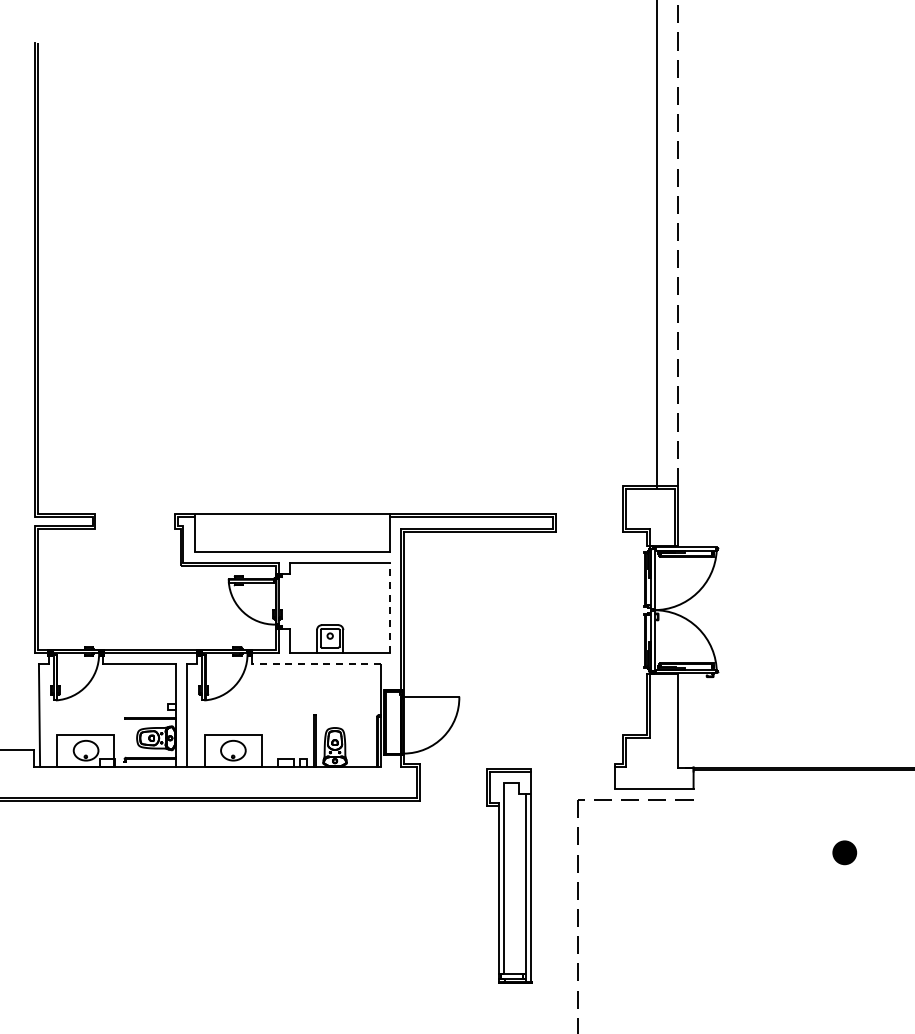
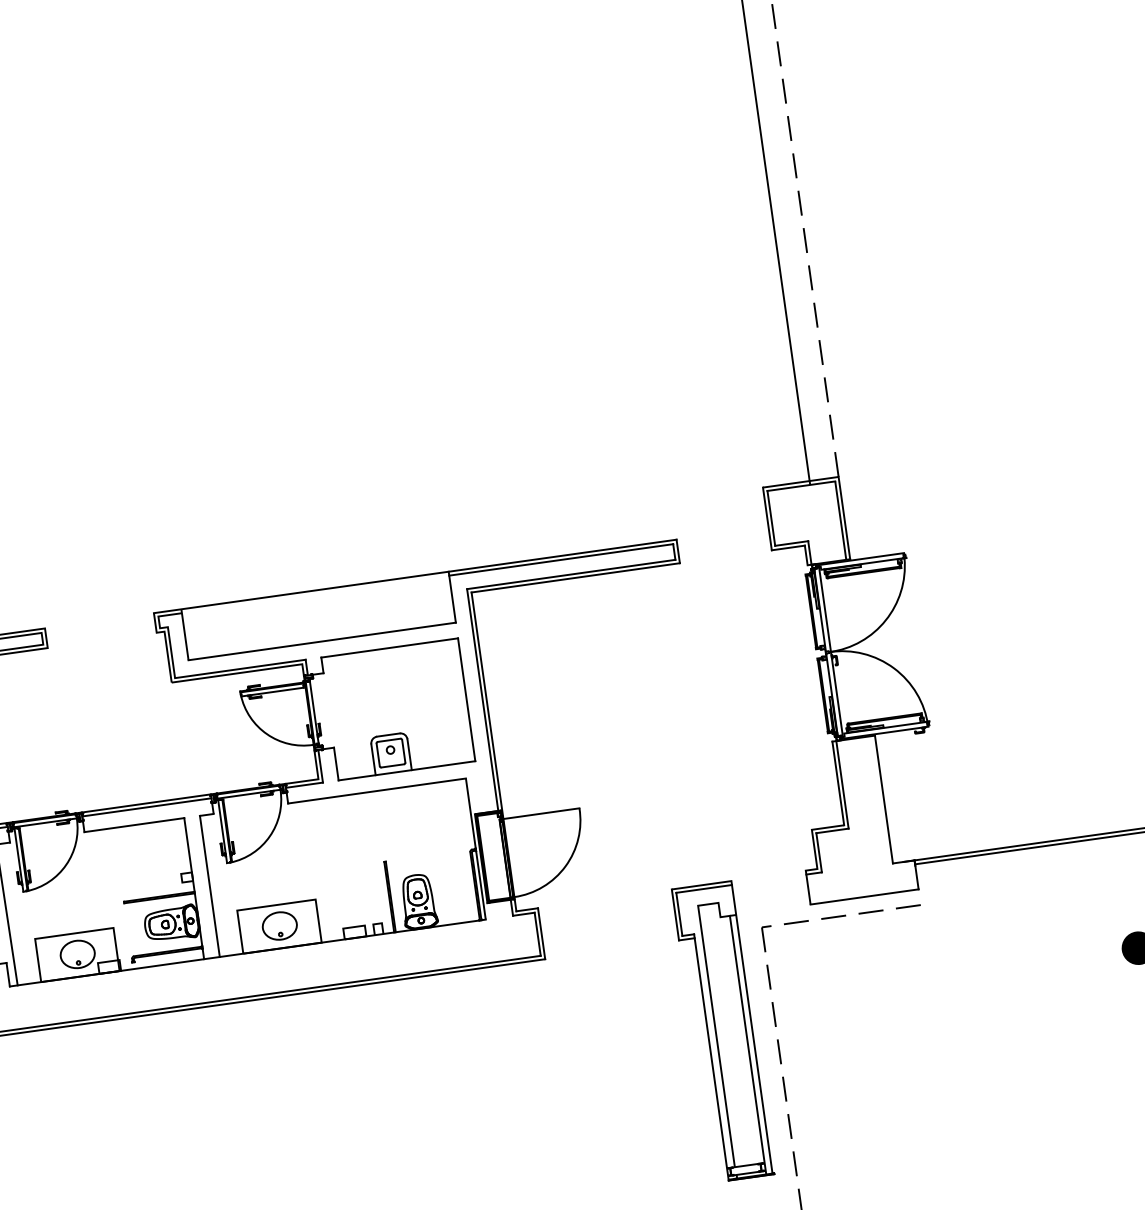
line: (389, 607) -> (466, 699), dashed -> solid
line: (316, 663) -> (377, 790), dashed -> solid
part: (509, 875) -> (722, 1031), moved

